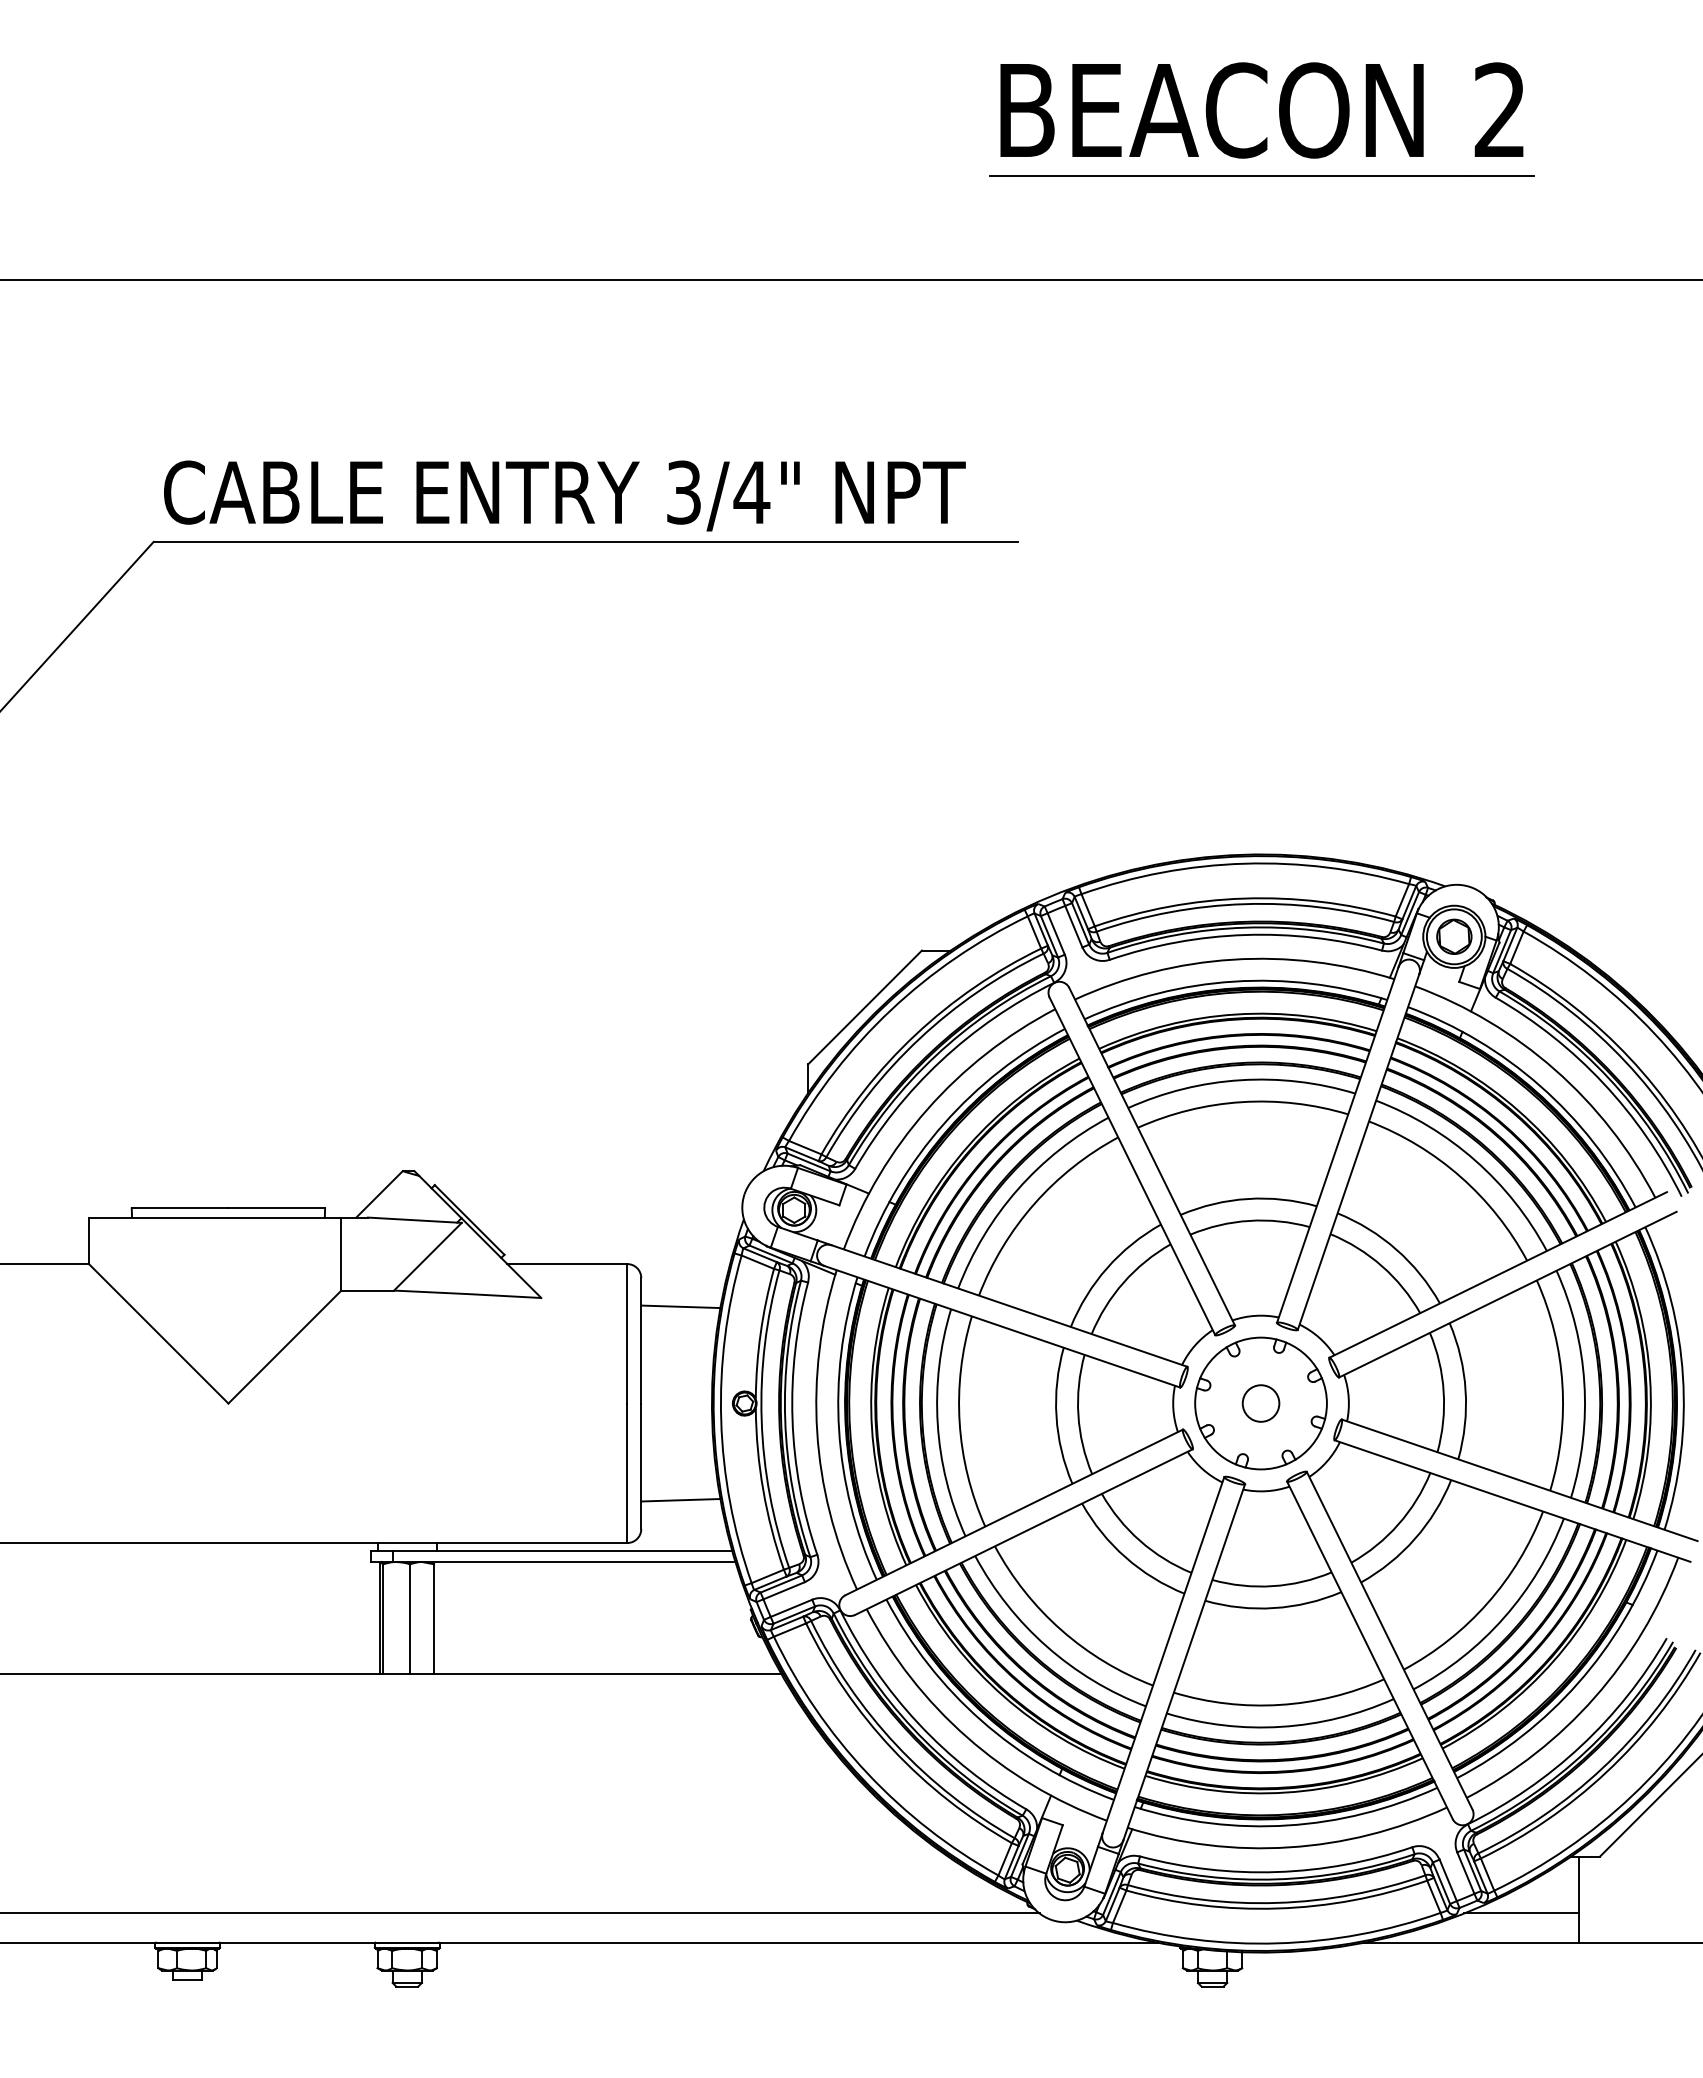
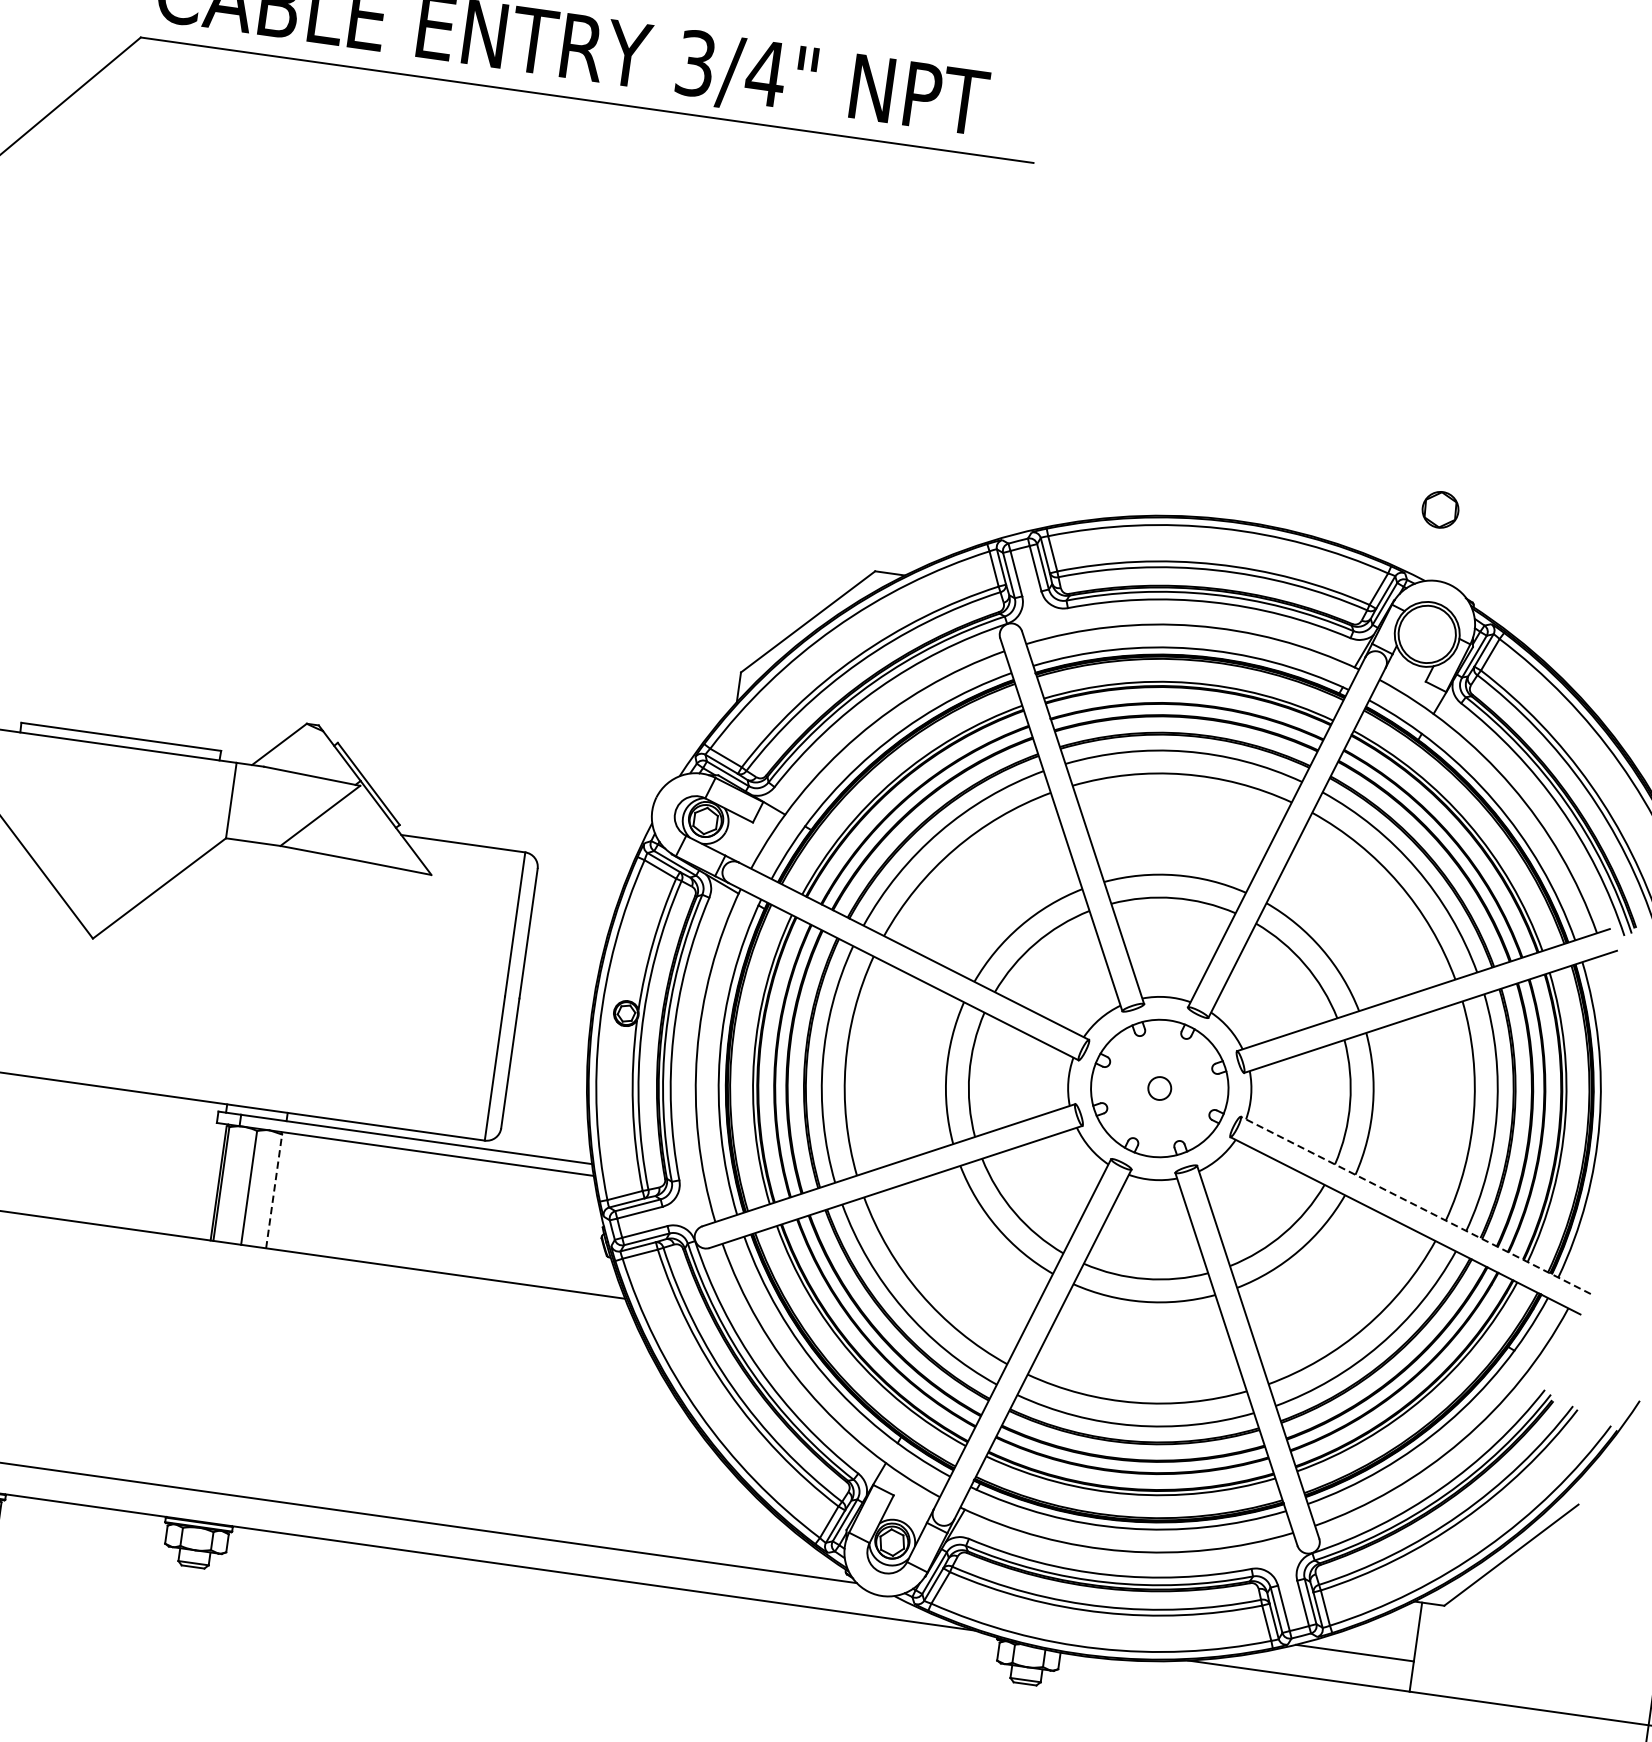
part: (1454, 936) -> (1440, 509), moved
line: (680, 1306) -> (574, 903), removed
circle: (1260, 1403) -> (1159, 1088), size x0.6
line: (1519, 1480) -> (1415, 1205), solid -> dashed
line: (680, 1500) -> (545, 1104), removed
line: (434, 1618) -> (274, 1190), solid -> dashed

